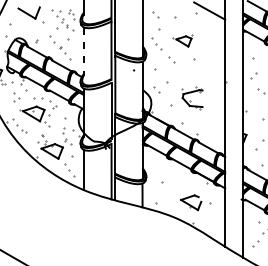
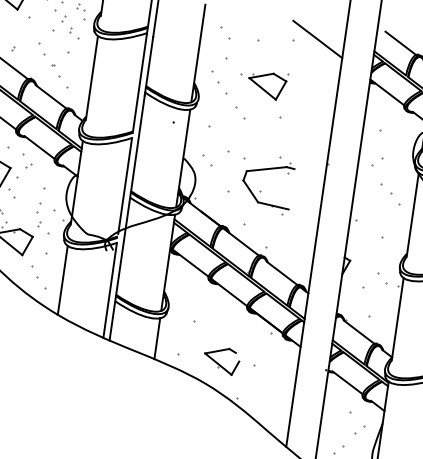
part: (182, 40) -> (263, 83), size x1.43
line: (83, 52) -> (91, 79), dashed -> solid
part: (191, 98) -> (265, 184), size x1.43
part: (195, 202) -> (229, 361), moved

